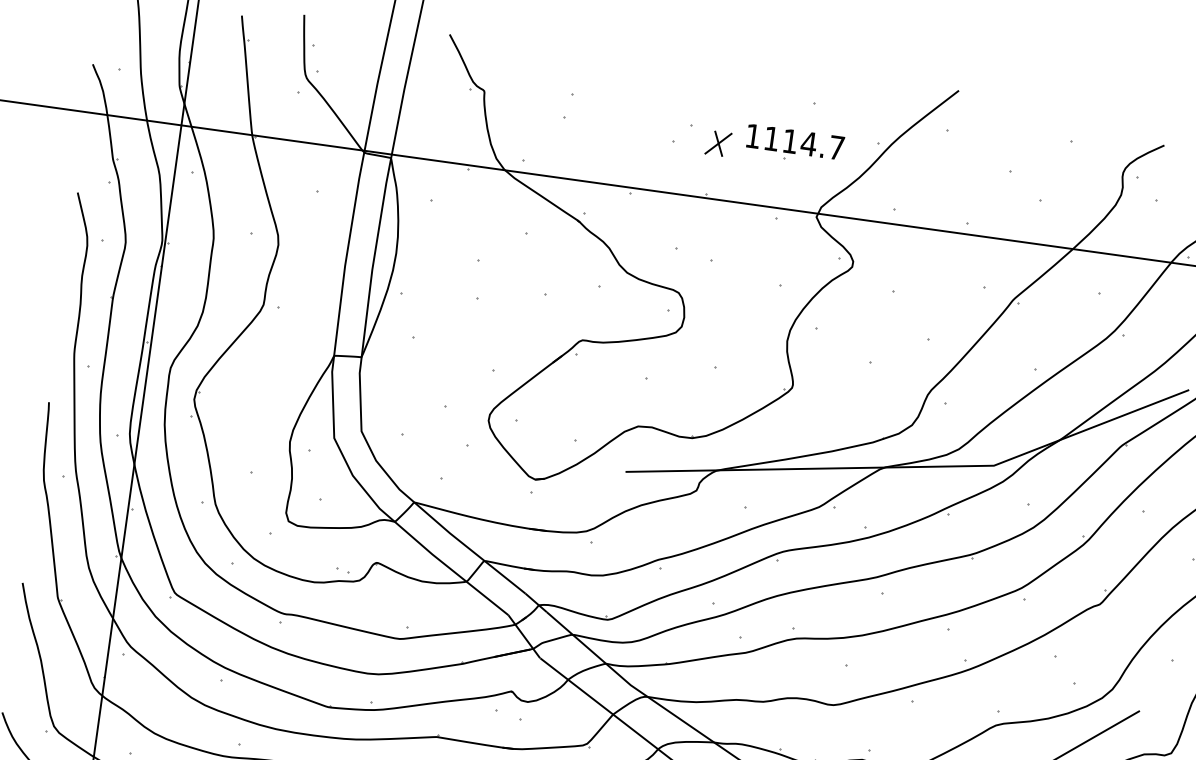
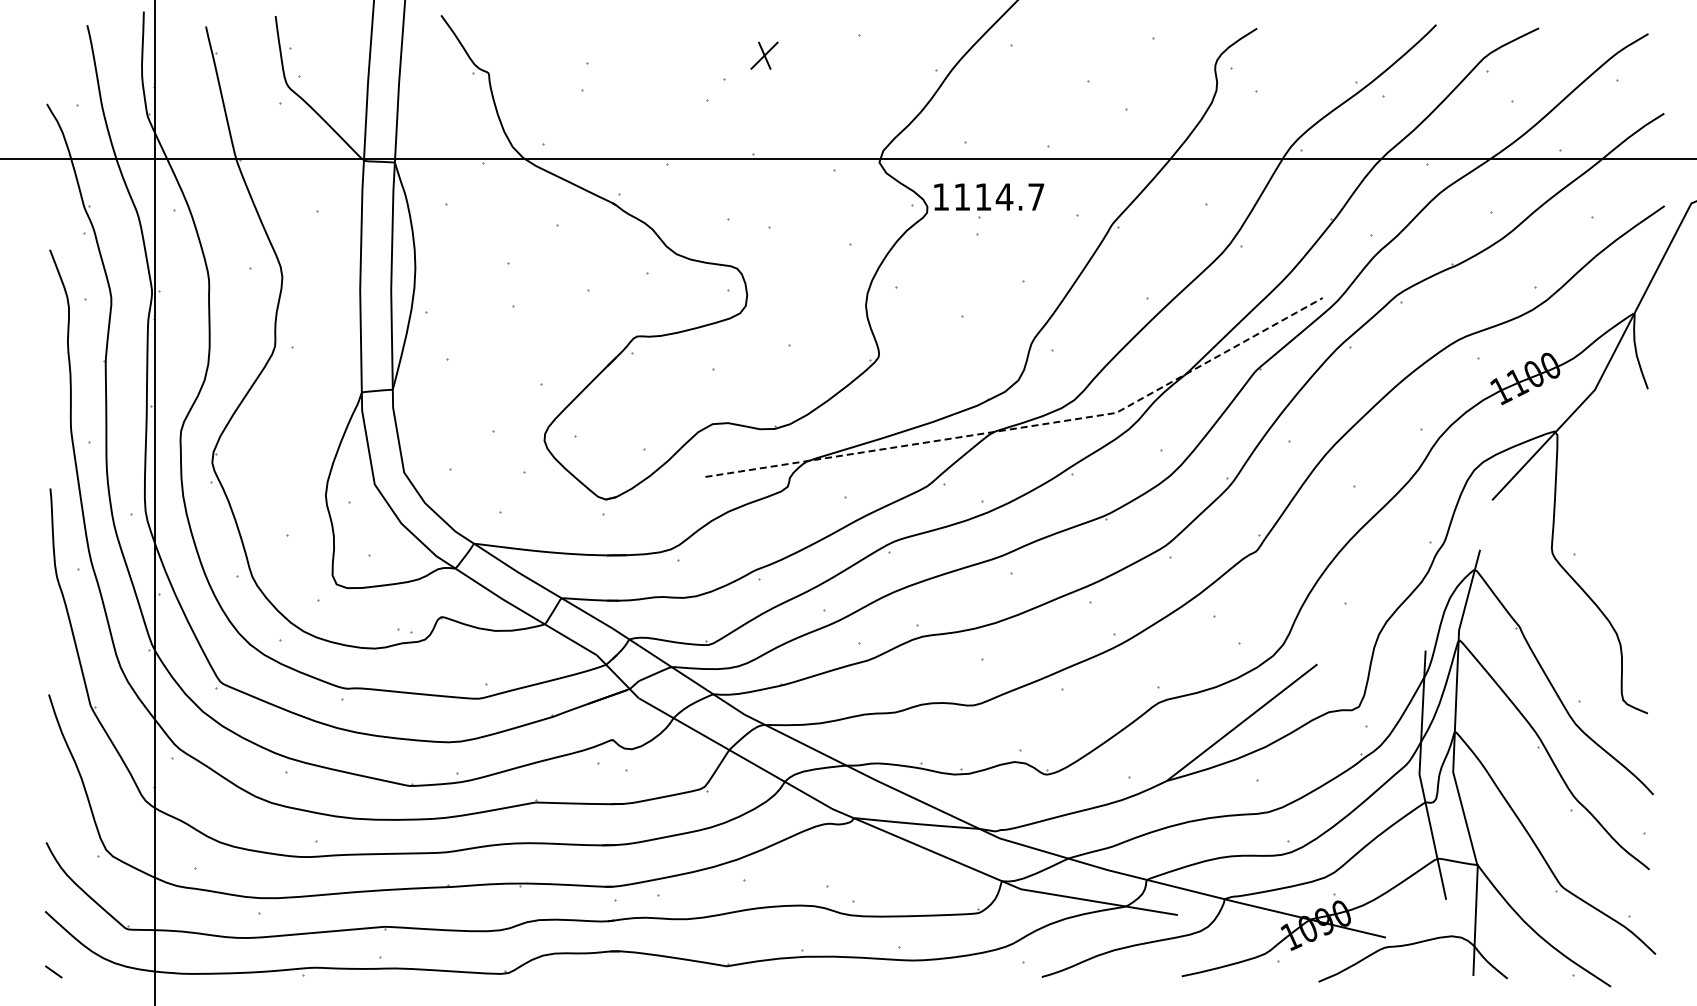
part: (718, 143) -> (764, 55), moved
part: (795, 145) -> (989, 200), moved
line: (915, 466) -> (1028, 426), solid -> dashed

